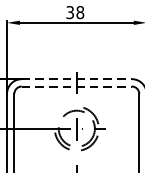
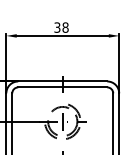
line: (76, 79) -> (62, 81), dashed -> solid
line: (76, 86) -> (62, 87), dashed -> solid

